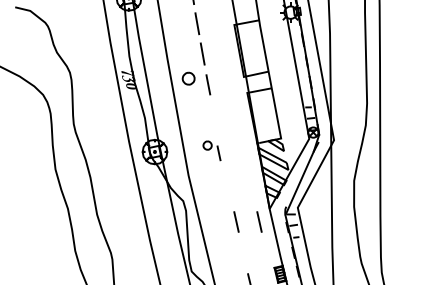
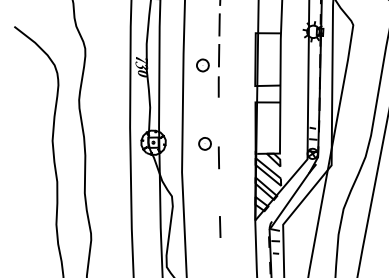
part: (188, 78) -> (202, 65), moved
part: (211, 150) -> (209, 152), size x1.43
line: (259, 221) -> (242, 230), removed

